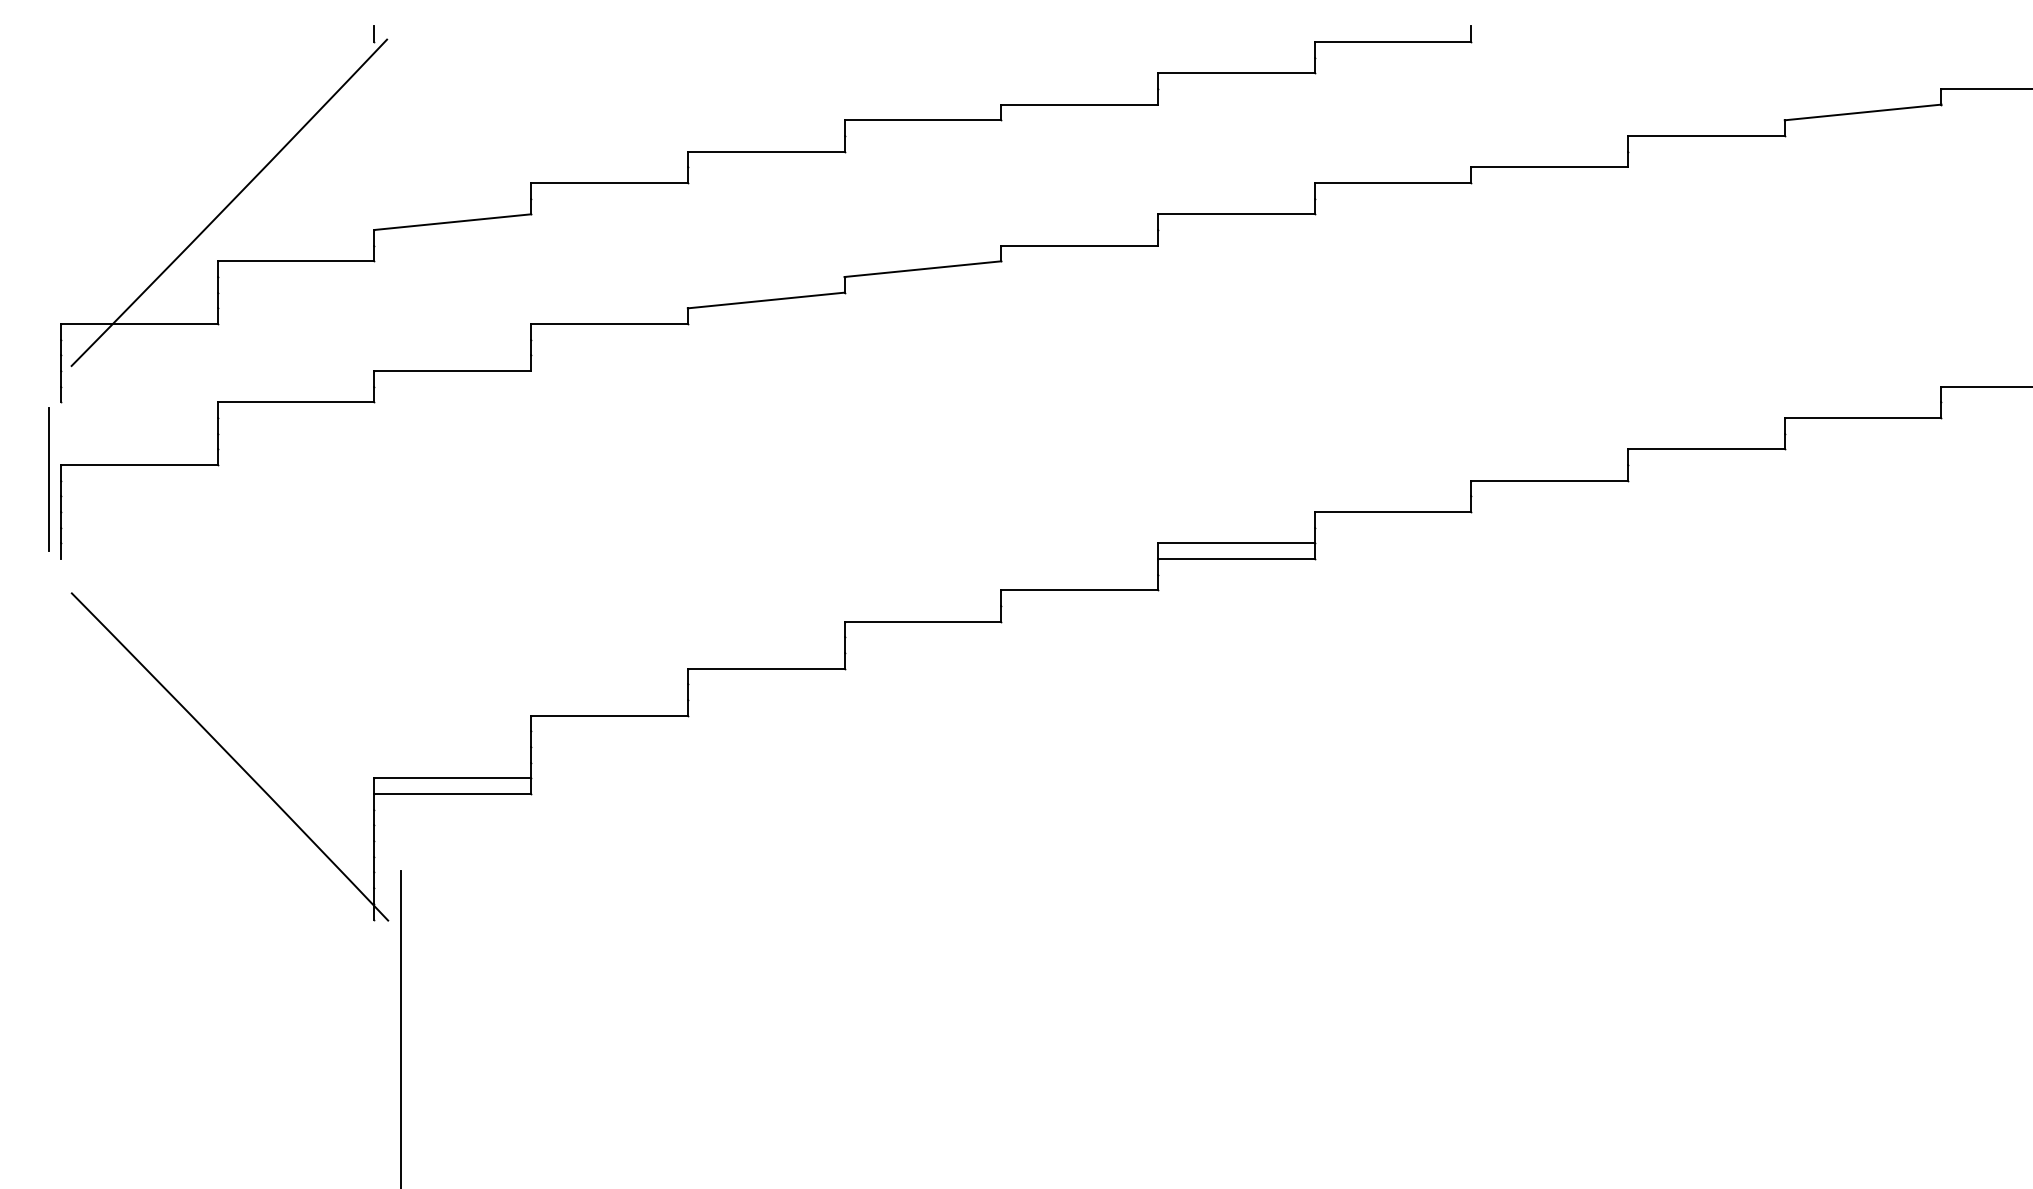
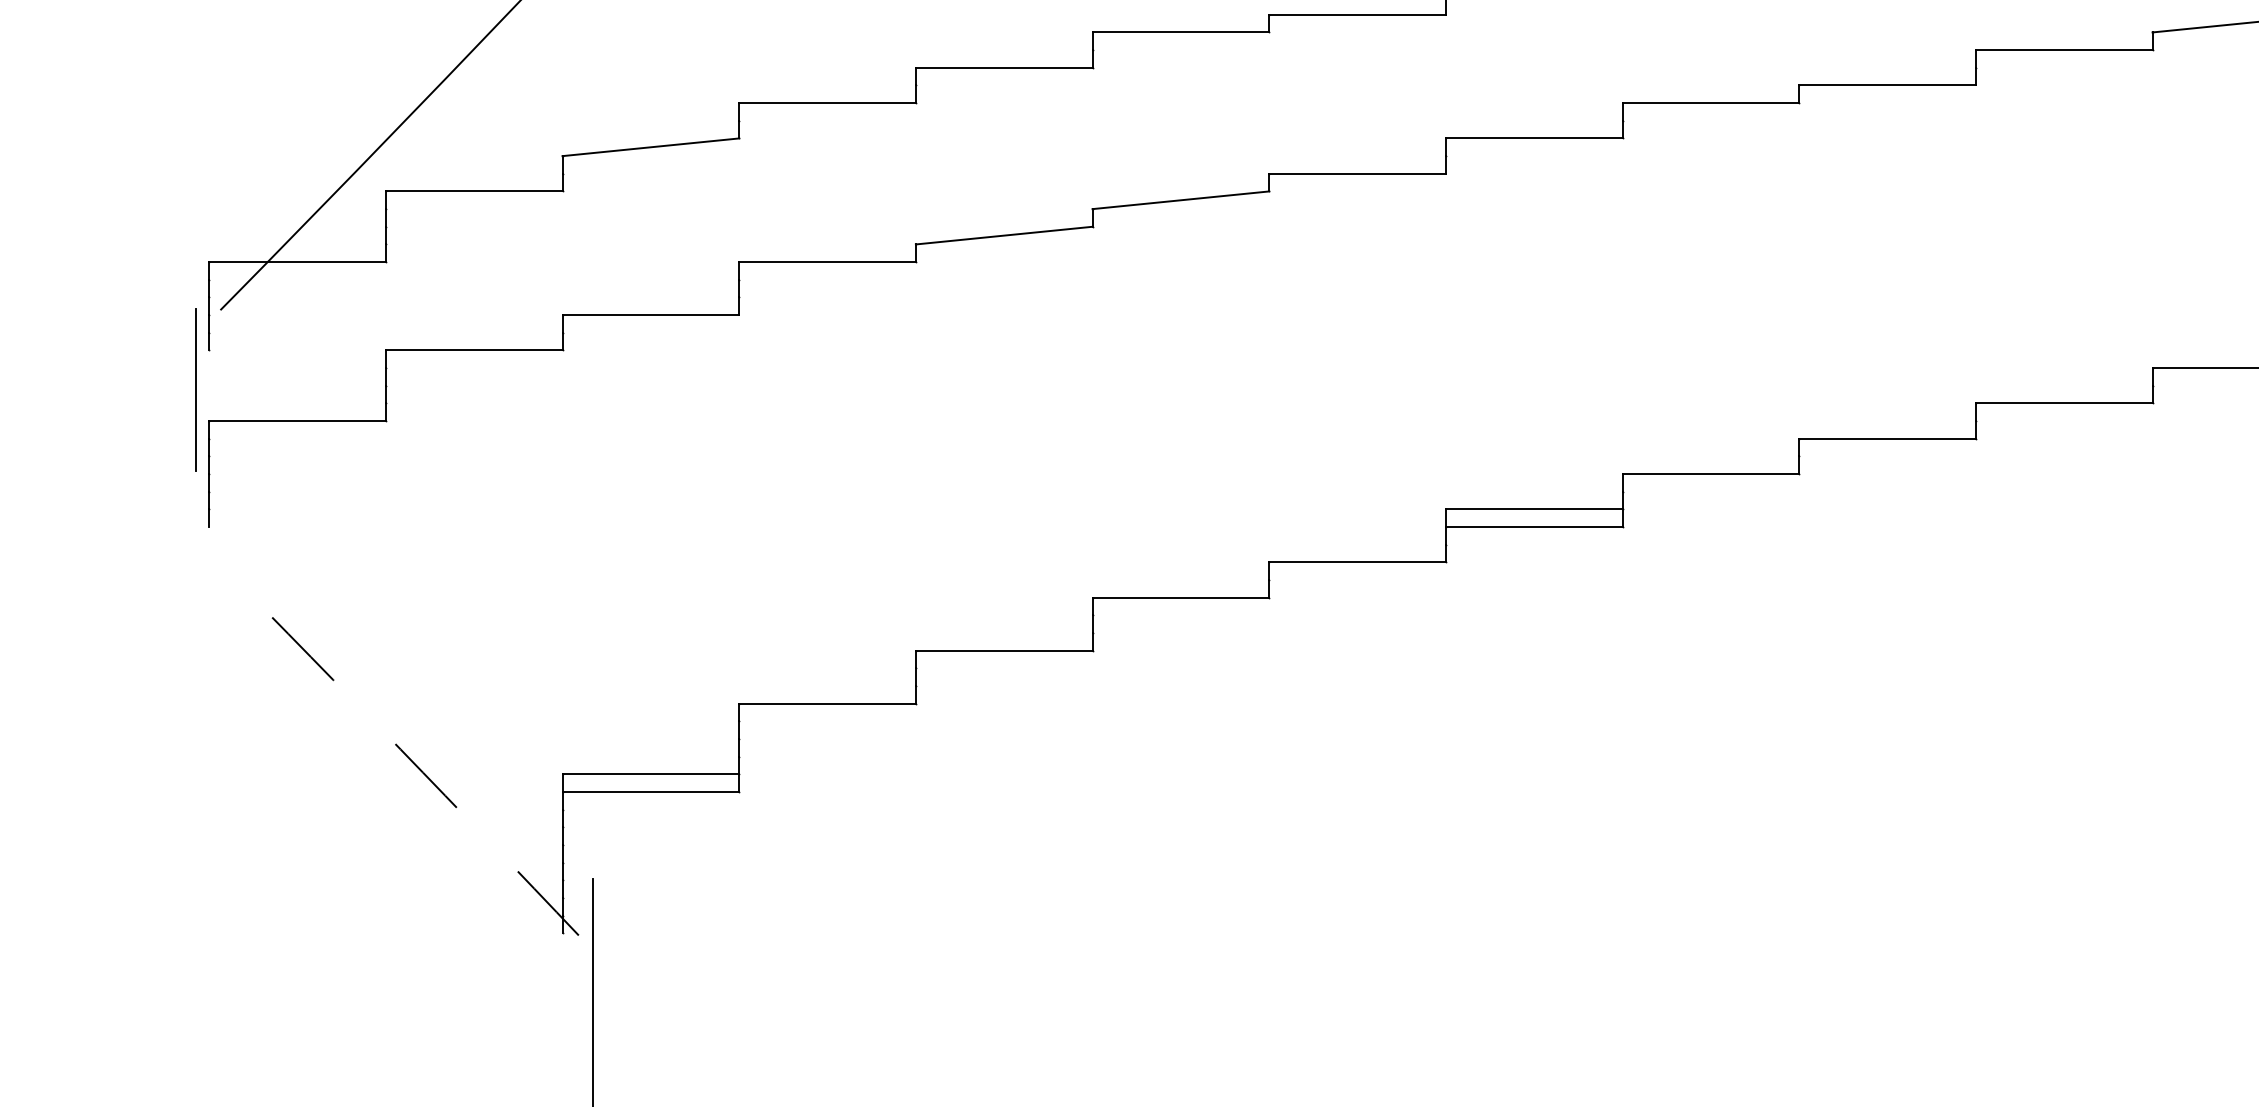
line: (48, 479) -> (195, 390), moved
arc: (230, 756) -> (400, 749), solid -> dashed

